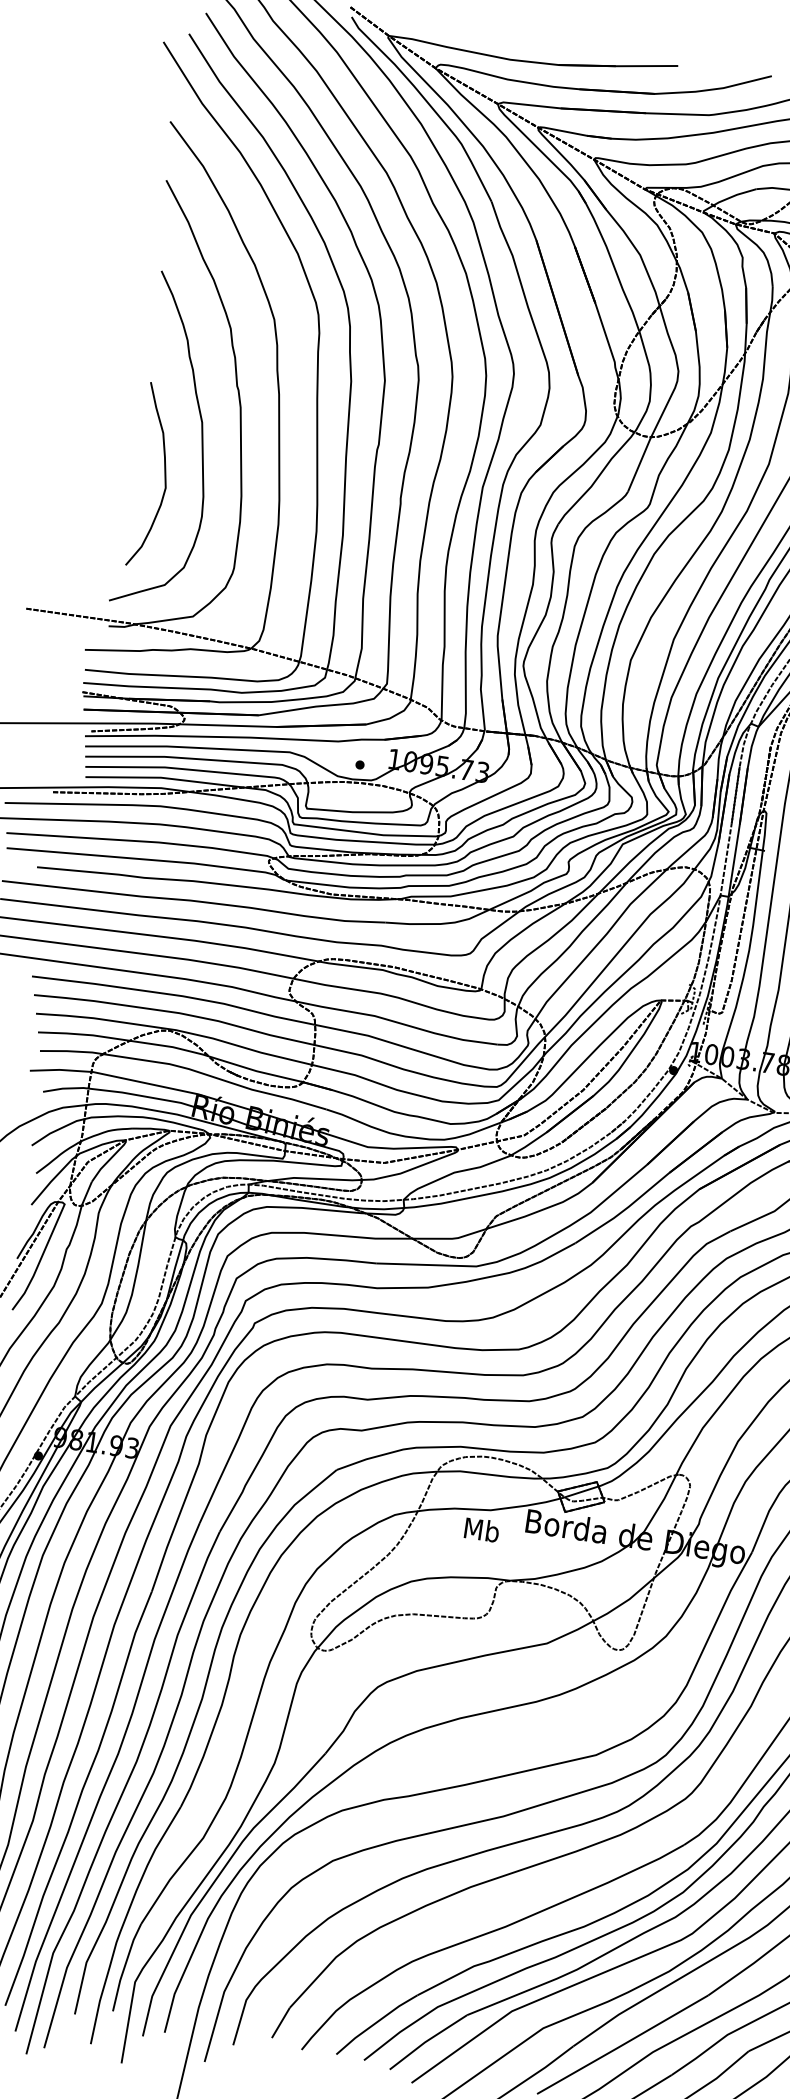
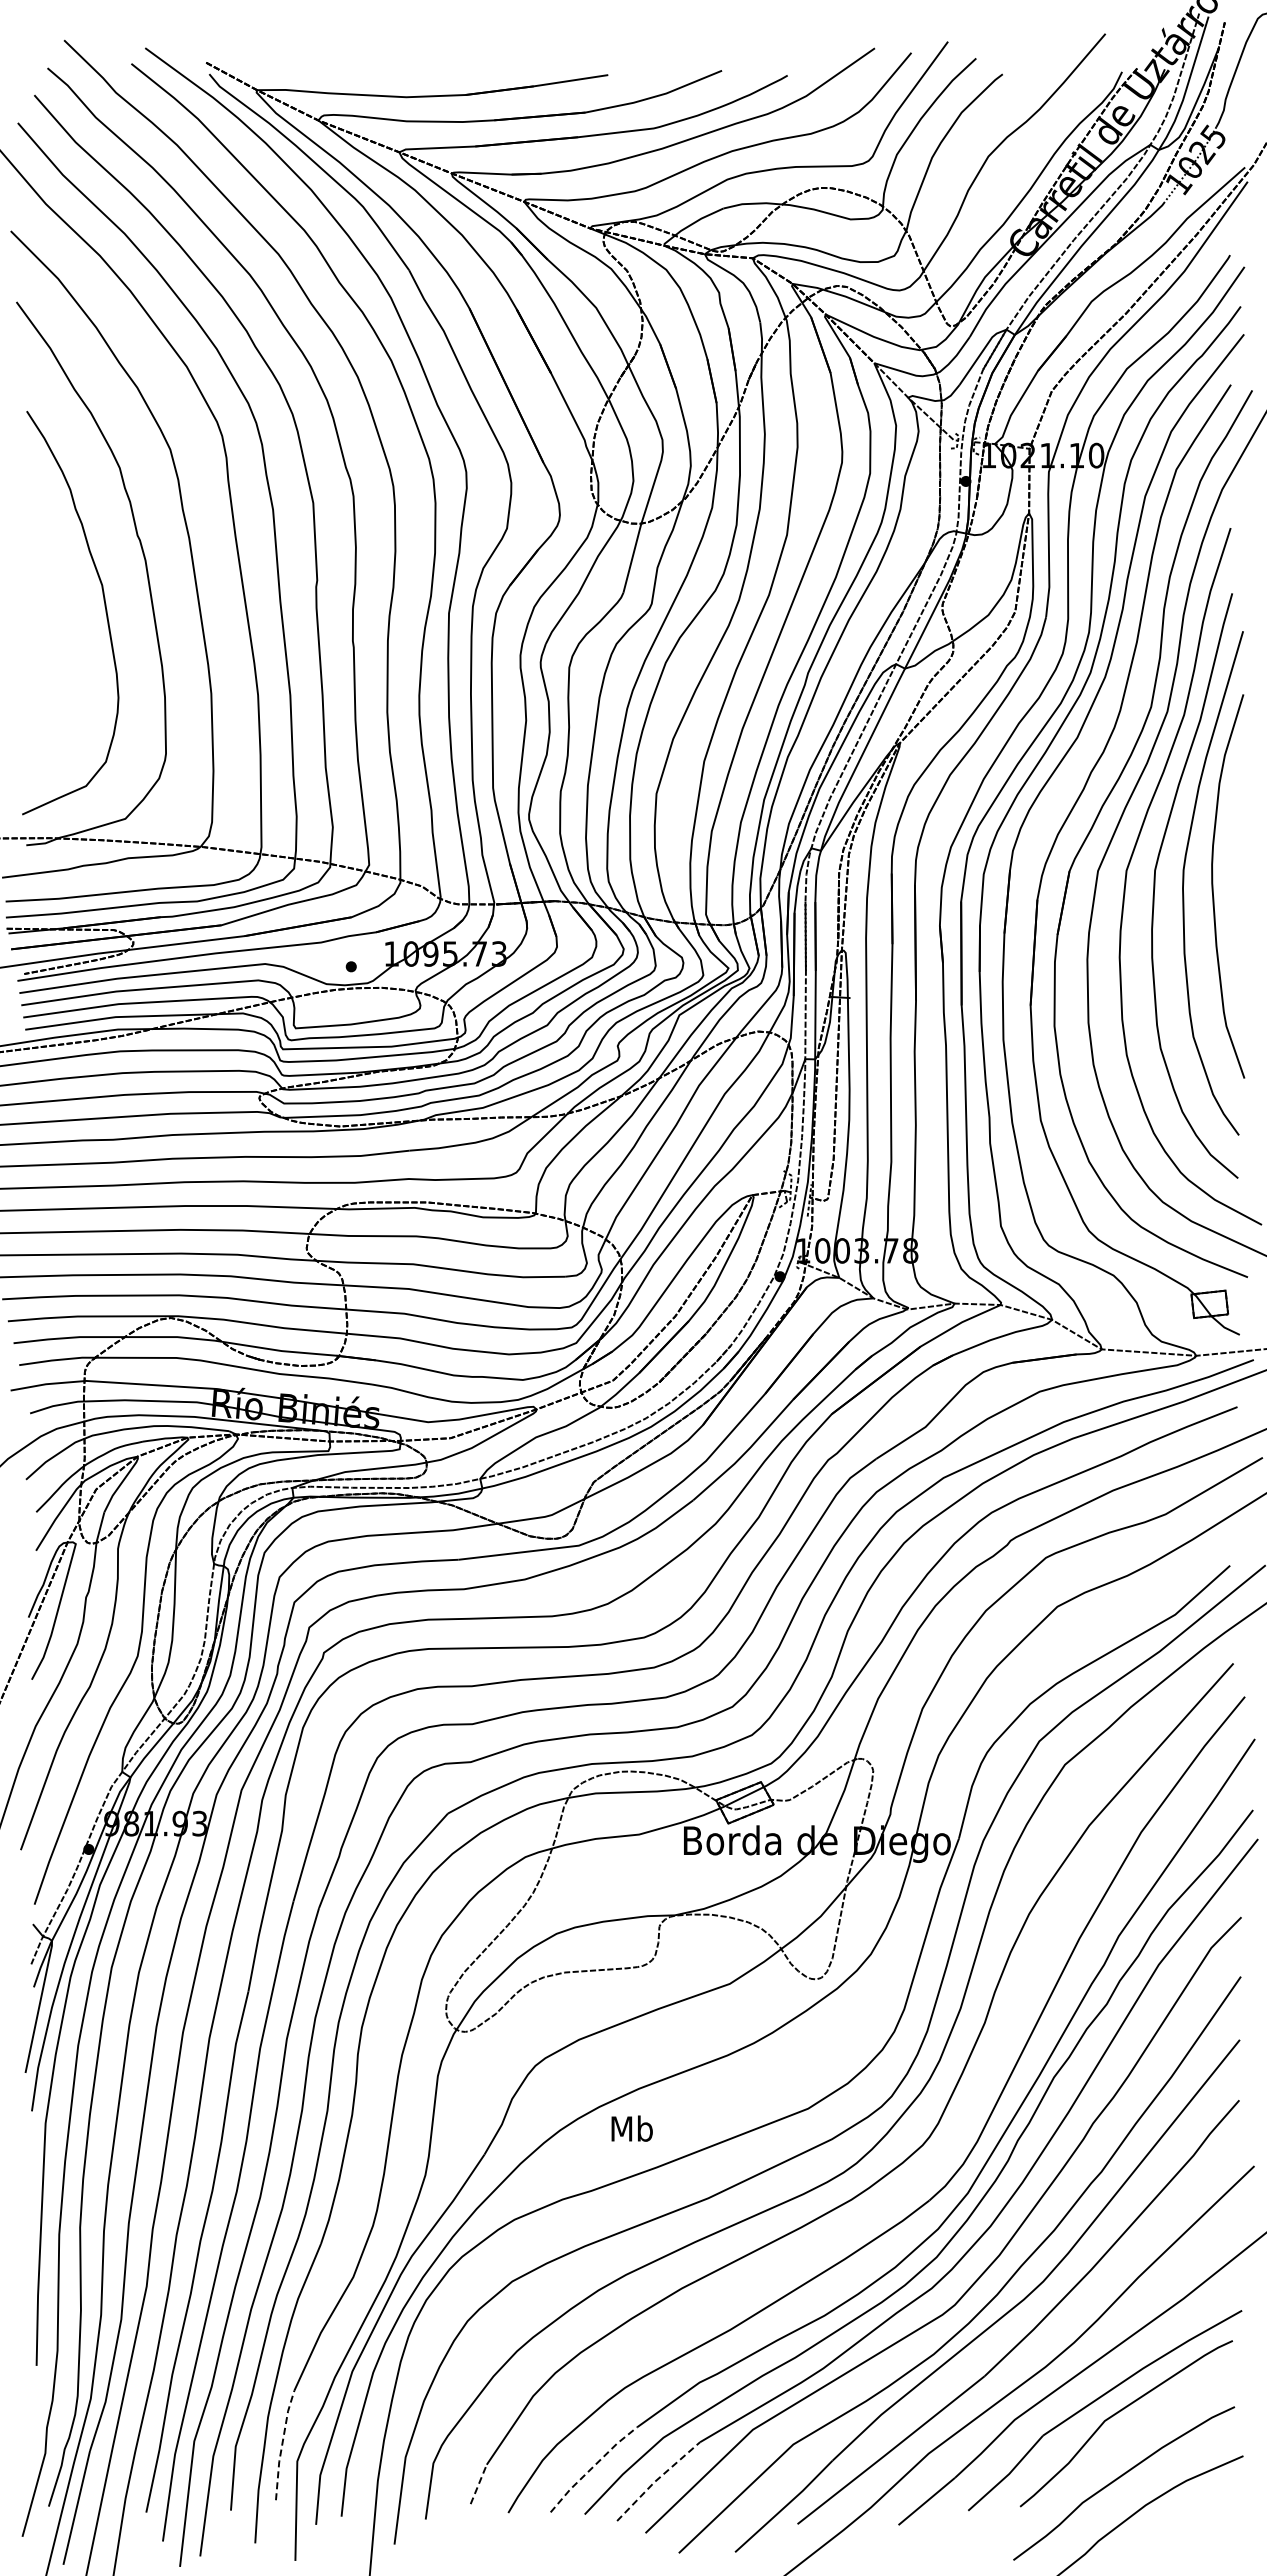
curve: (164, 476) -> (66, 656), removed
text: (481, 1529) -> (631, 2128), moved
line: (125, 1966) -> (282, 2444), solid -> dashed
line: (280, 2022) -> (478, 2483), solid -> dashed
line: (376, 2022) -> (592, 2467), solid -> dashed
line: (426, 2041) -> (656, 2480), solid -> dashed

